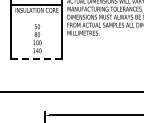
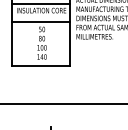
line: (36, 19) -> (40, 21), added
line: (36, 58) -> (40, 65), dashed -> solid

